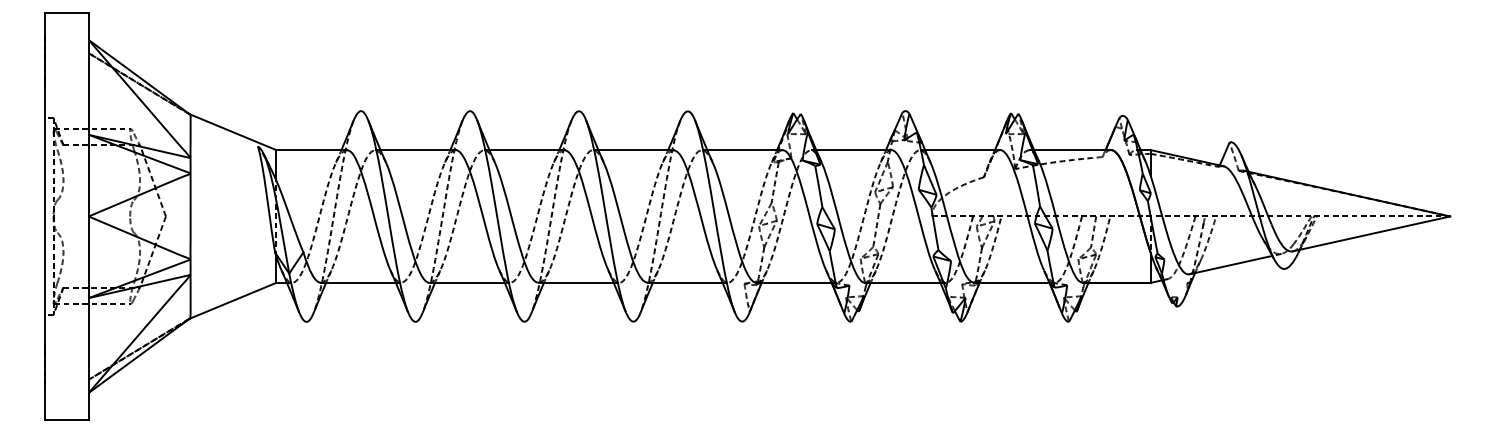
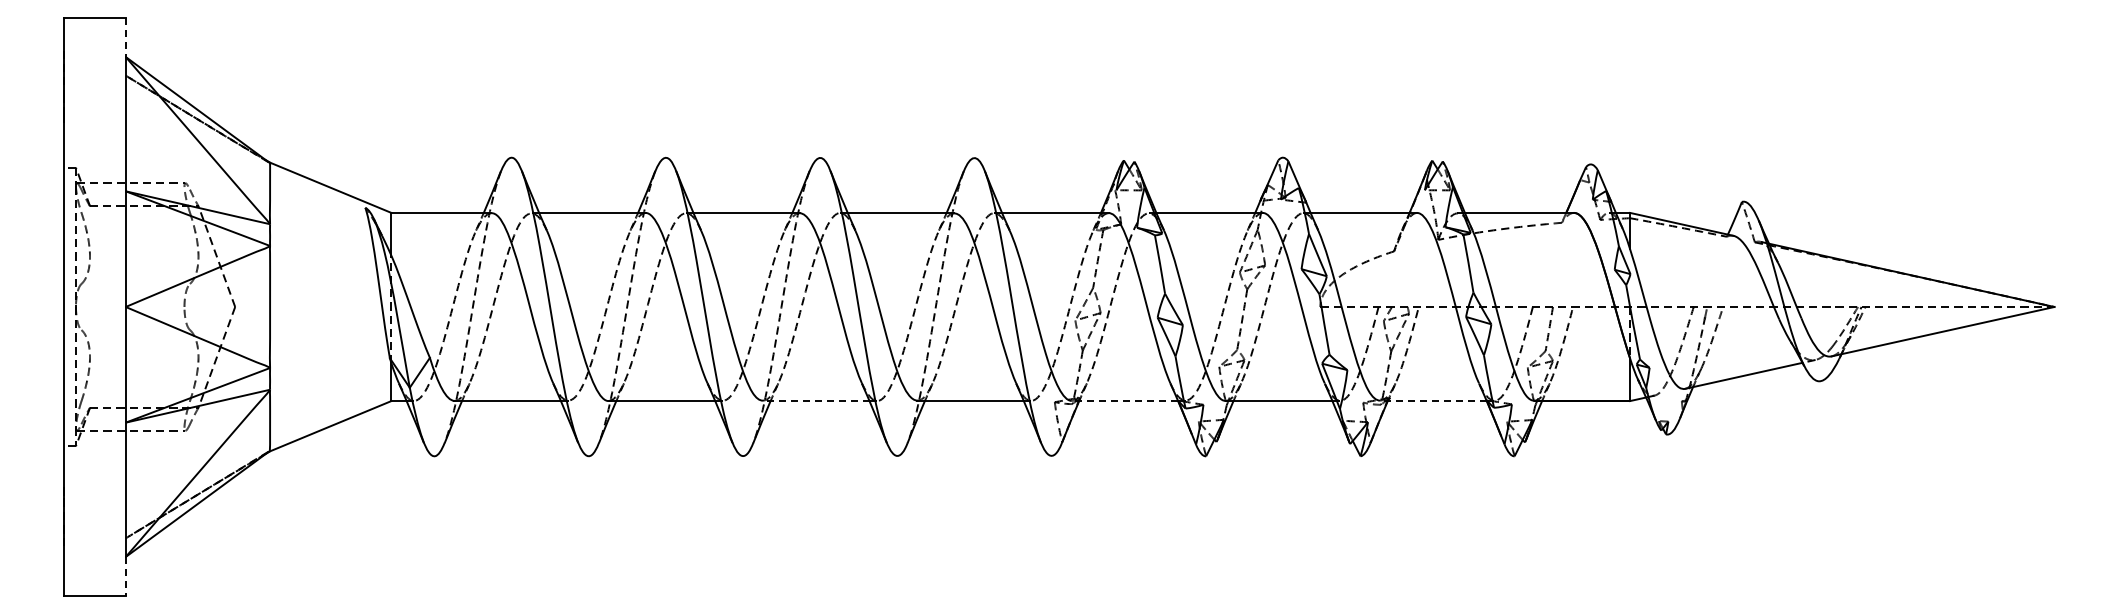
line: (88, 26) -> (125, 38), solid -> dashed
line: (575, 283) -> (815, 401), solid -> dashed
line: (793, 283) -> (1124, 401), solid -> dashed
line: (1011, 283) -> (1432, 401), solid -> dashed
line: (88, 406) -> (125, 576), solid -> dashed

